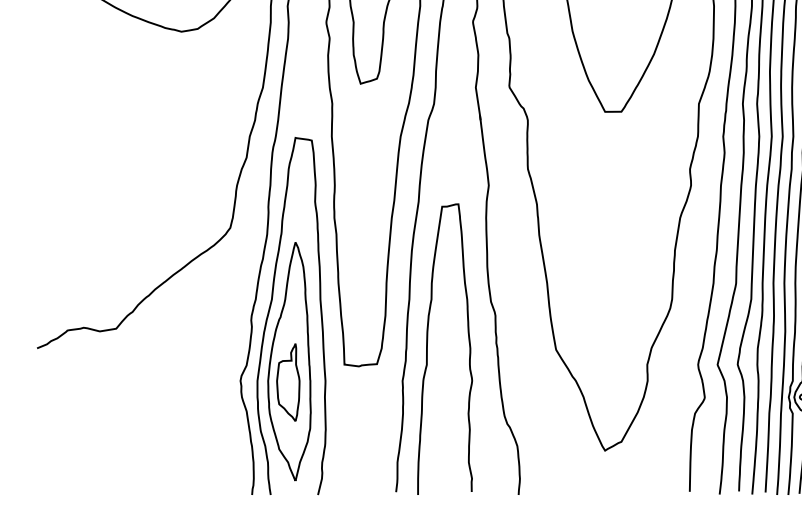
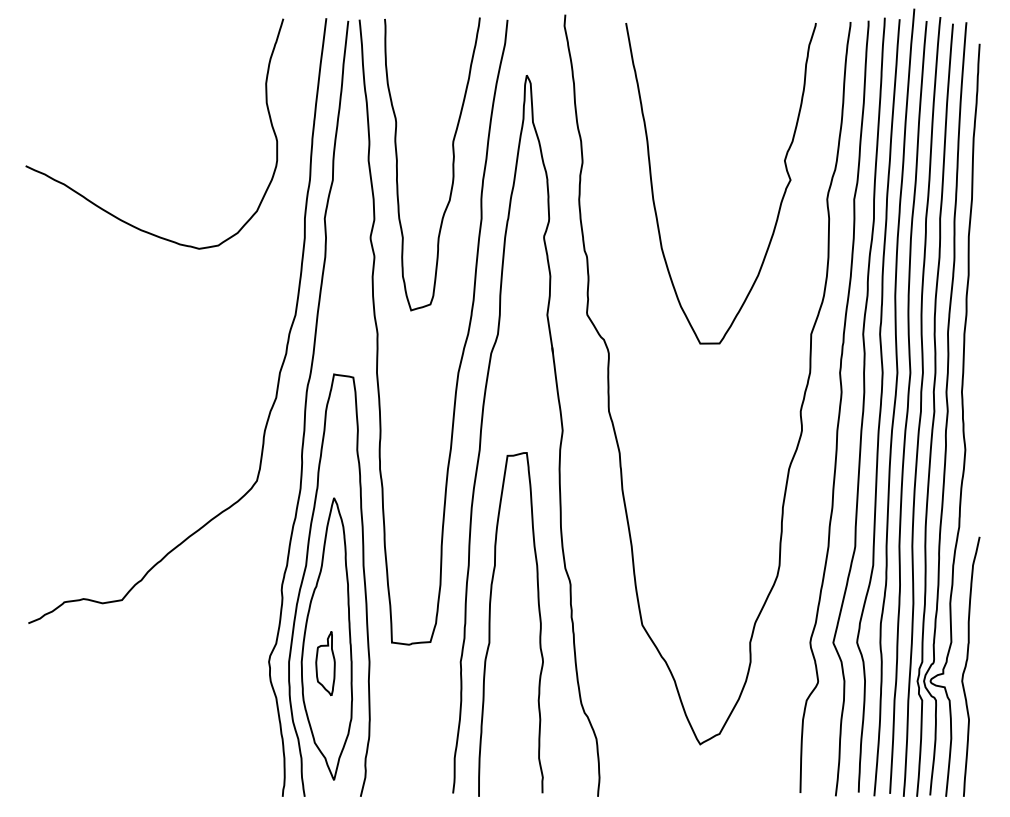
part: (288, 382) -> (325, 663), size x0.7

